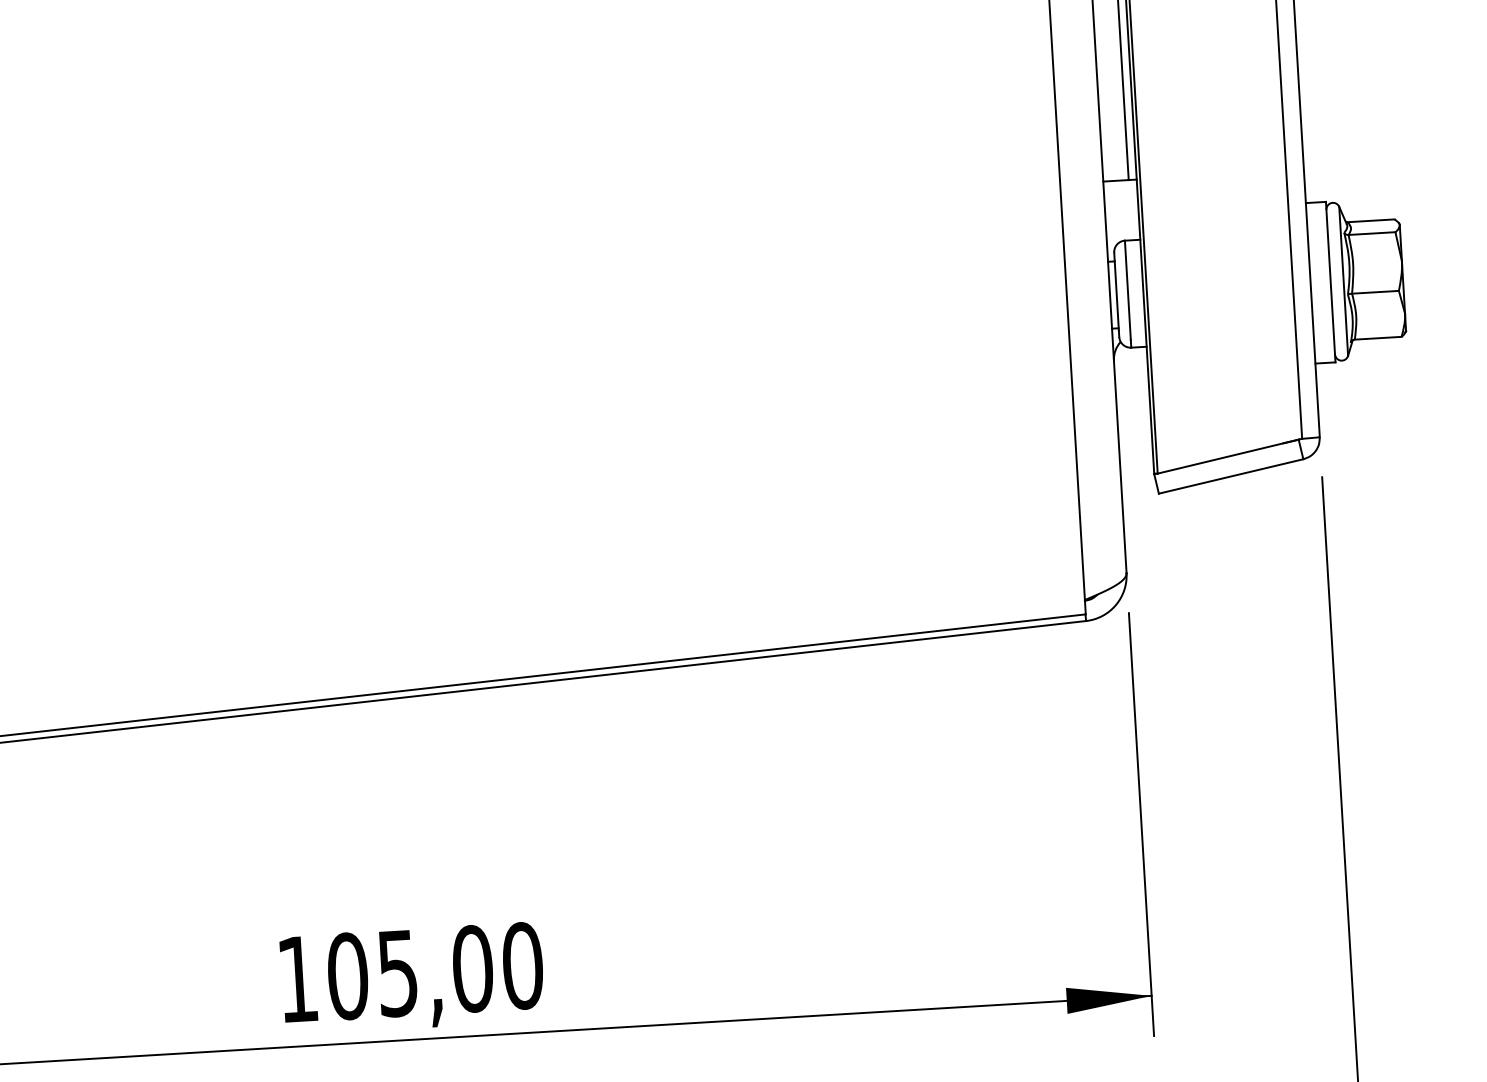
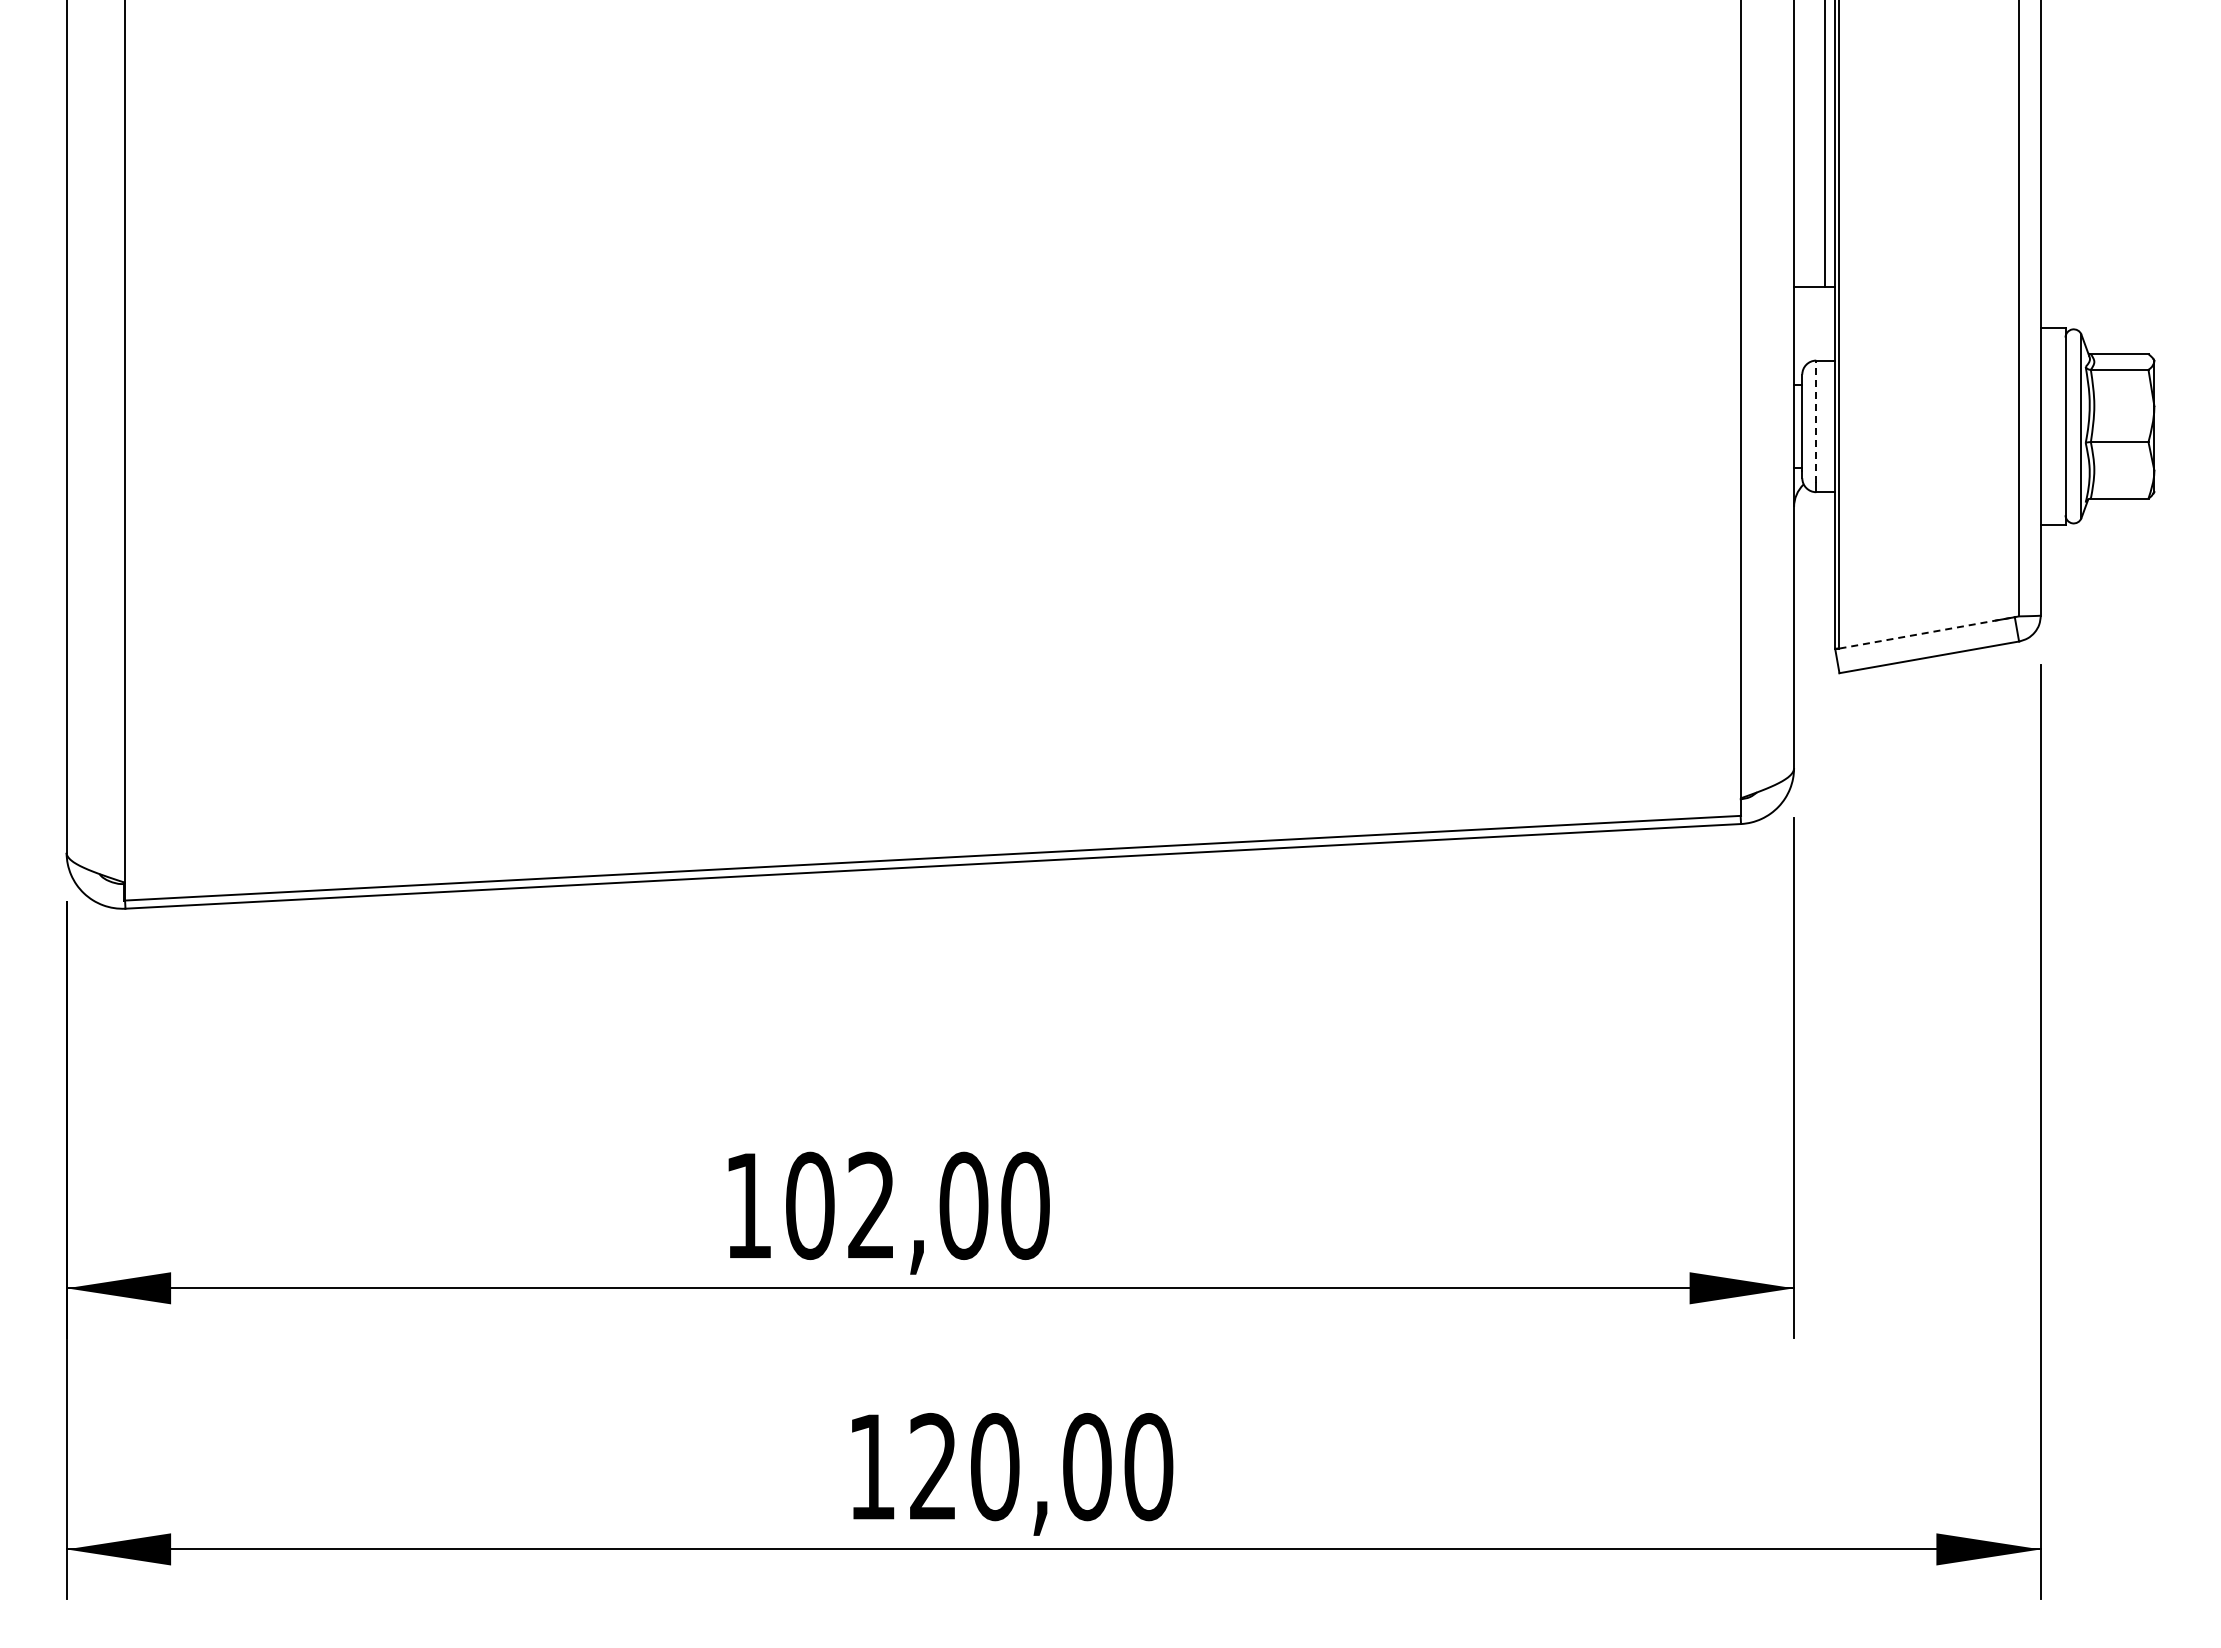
line: (1128, 290) -> (1816, 421), solid -> dashed
line: (1230, 456) -> (1929, 632), solid -> dashed
text: (397, 973) -> (871, 1205), 105,00 -> 102,00

